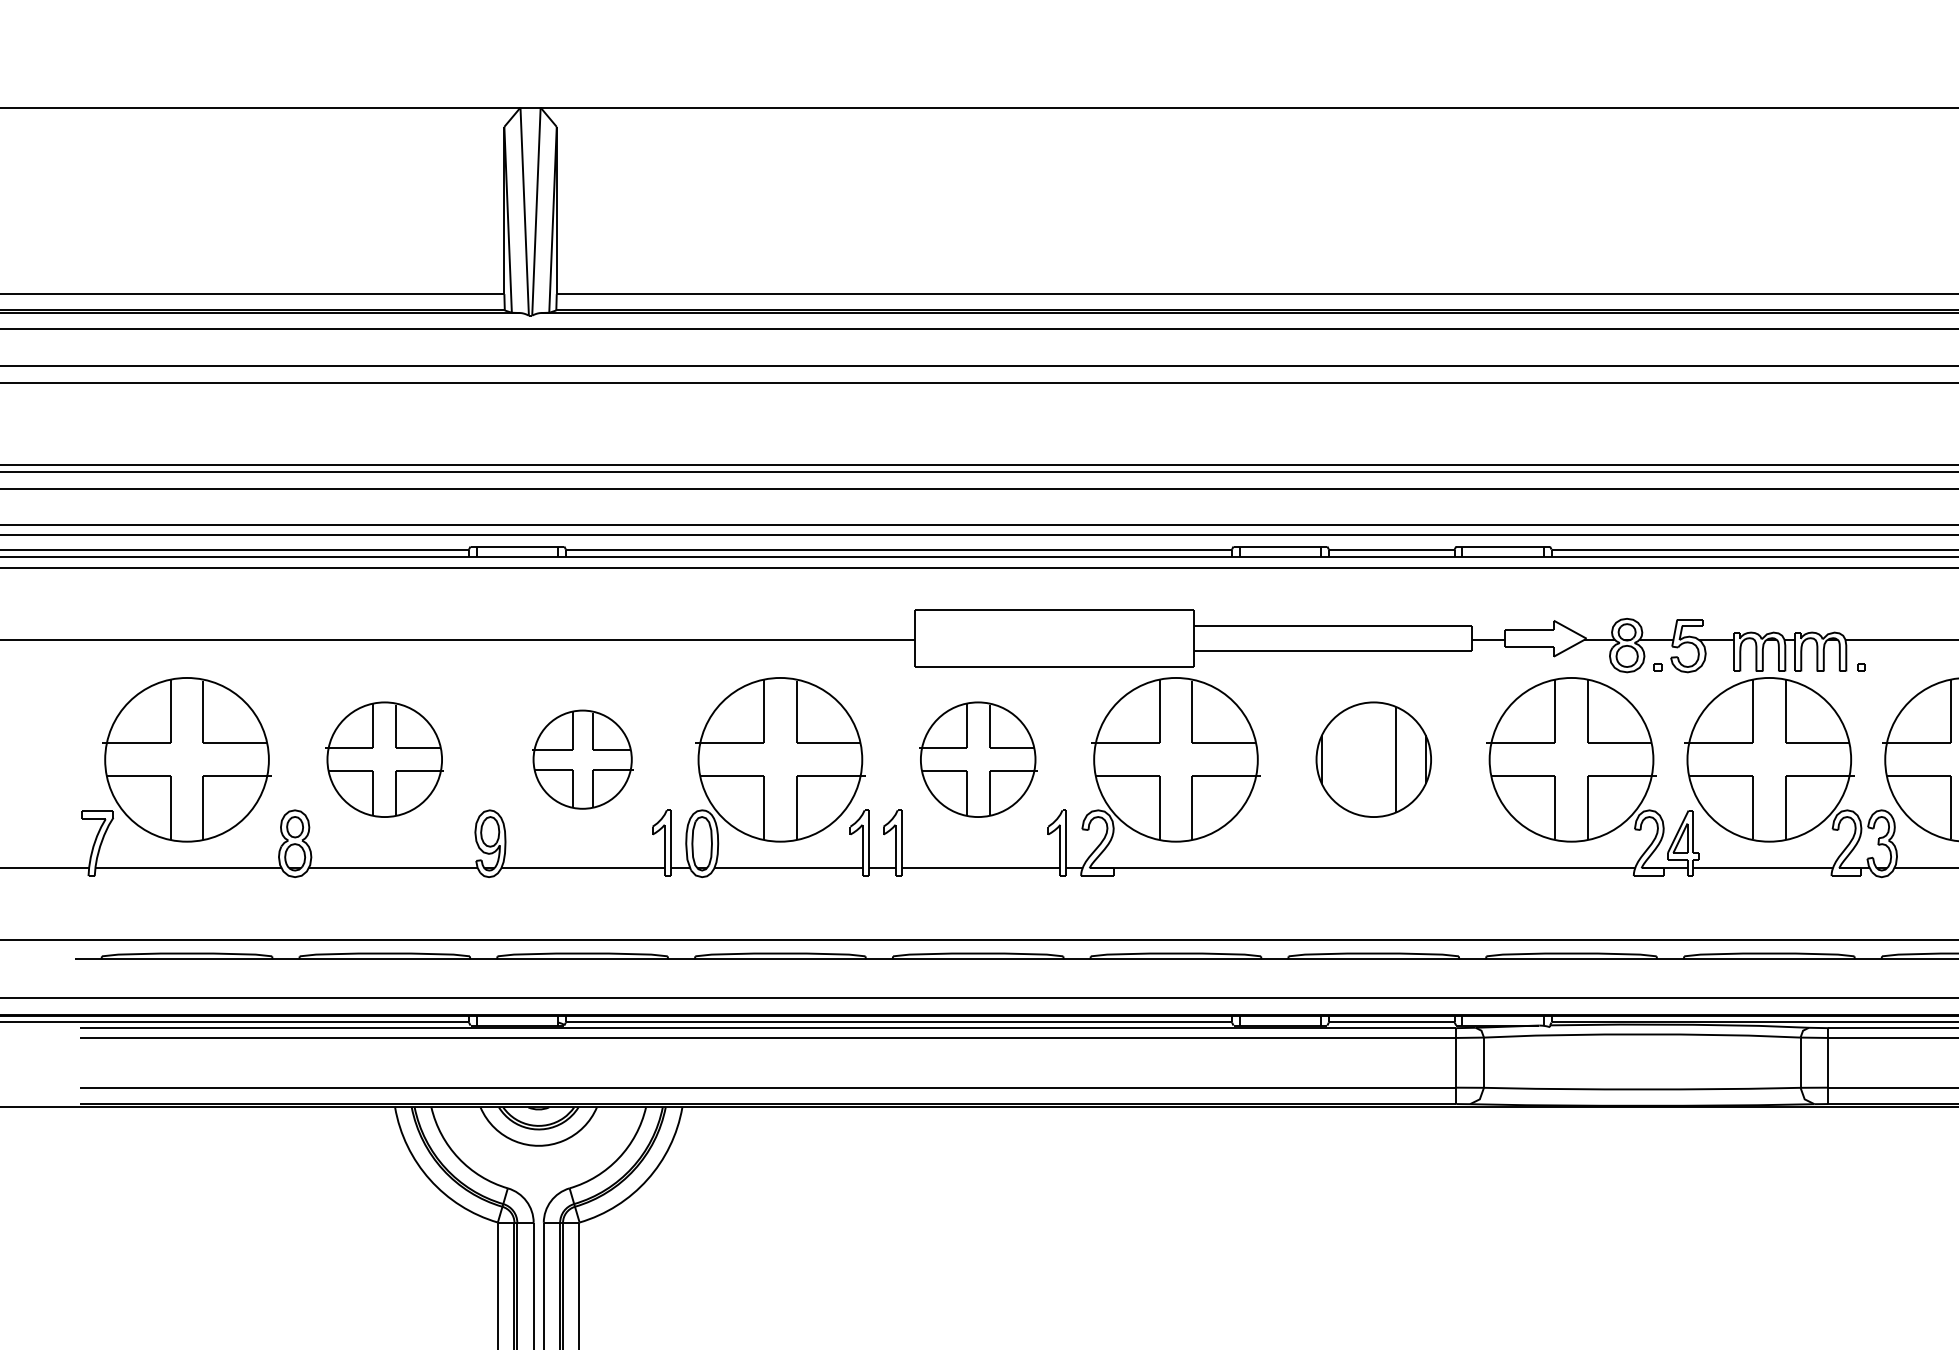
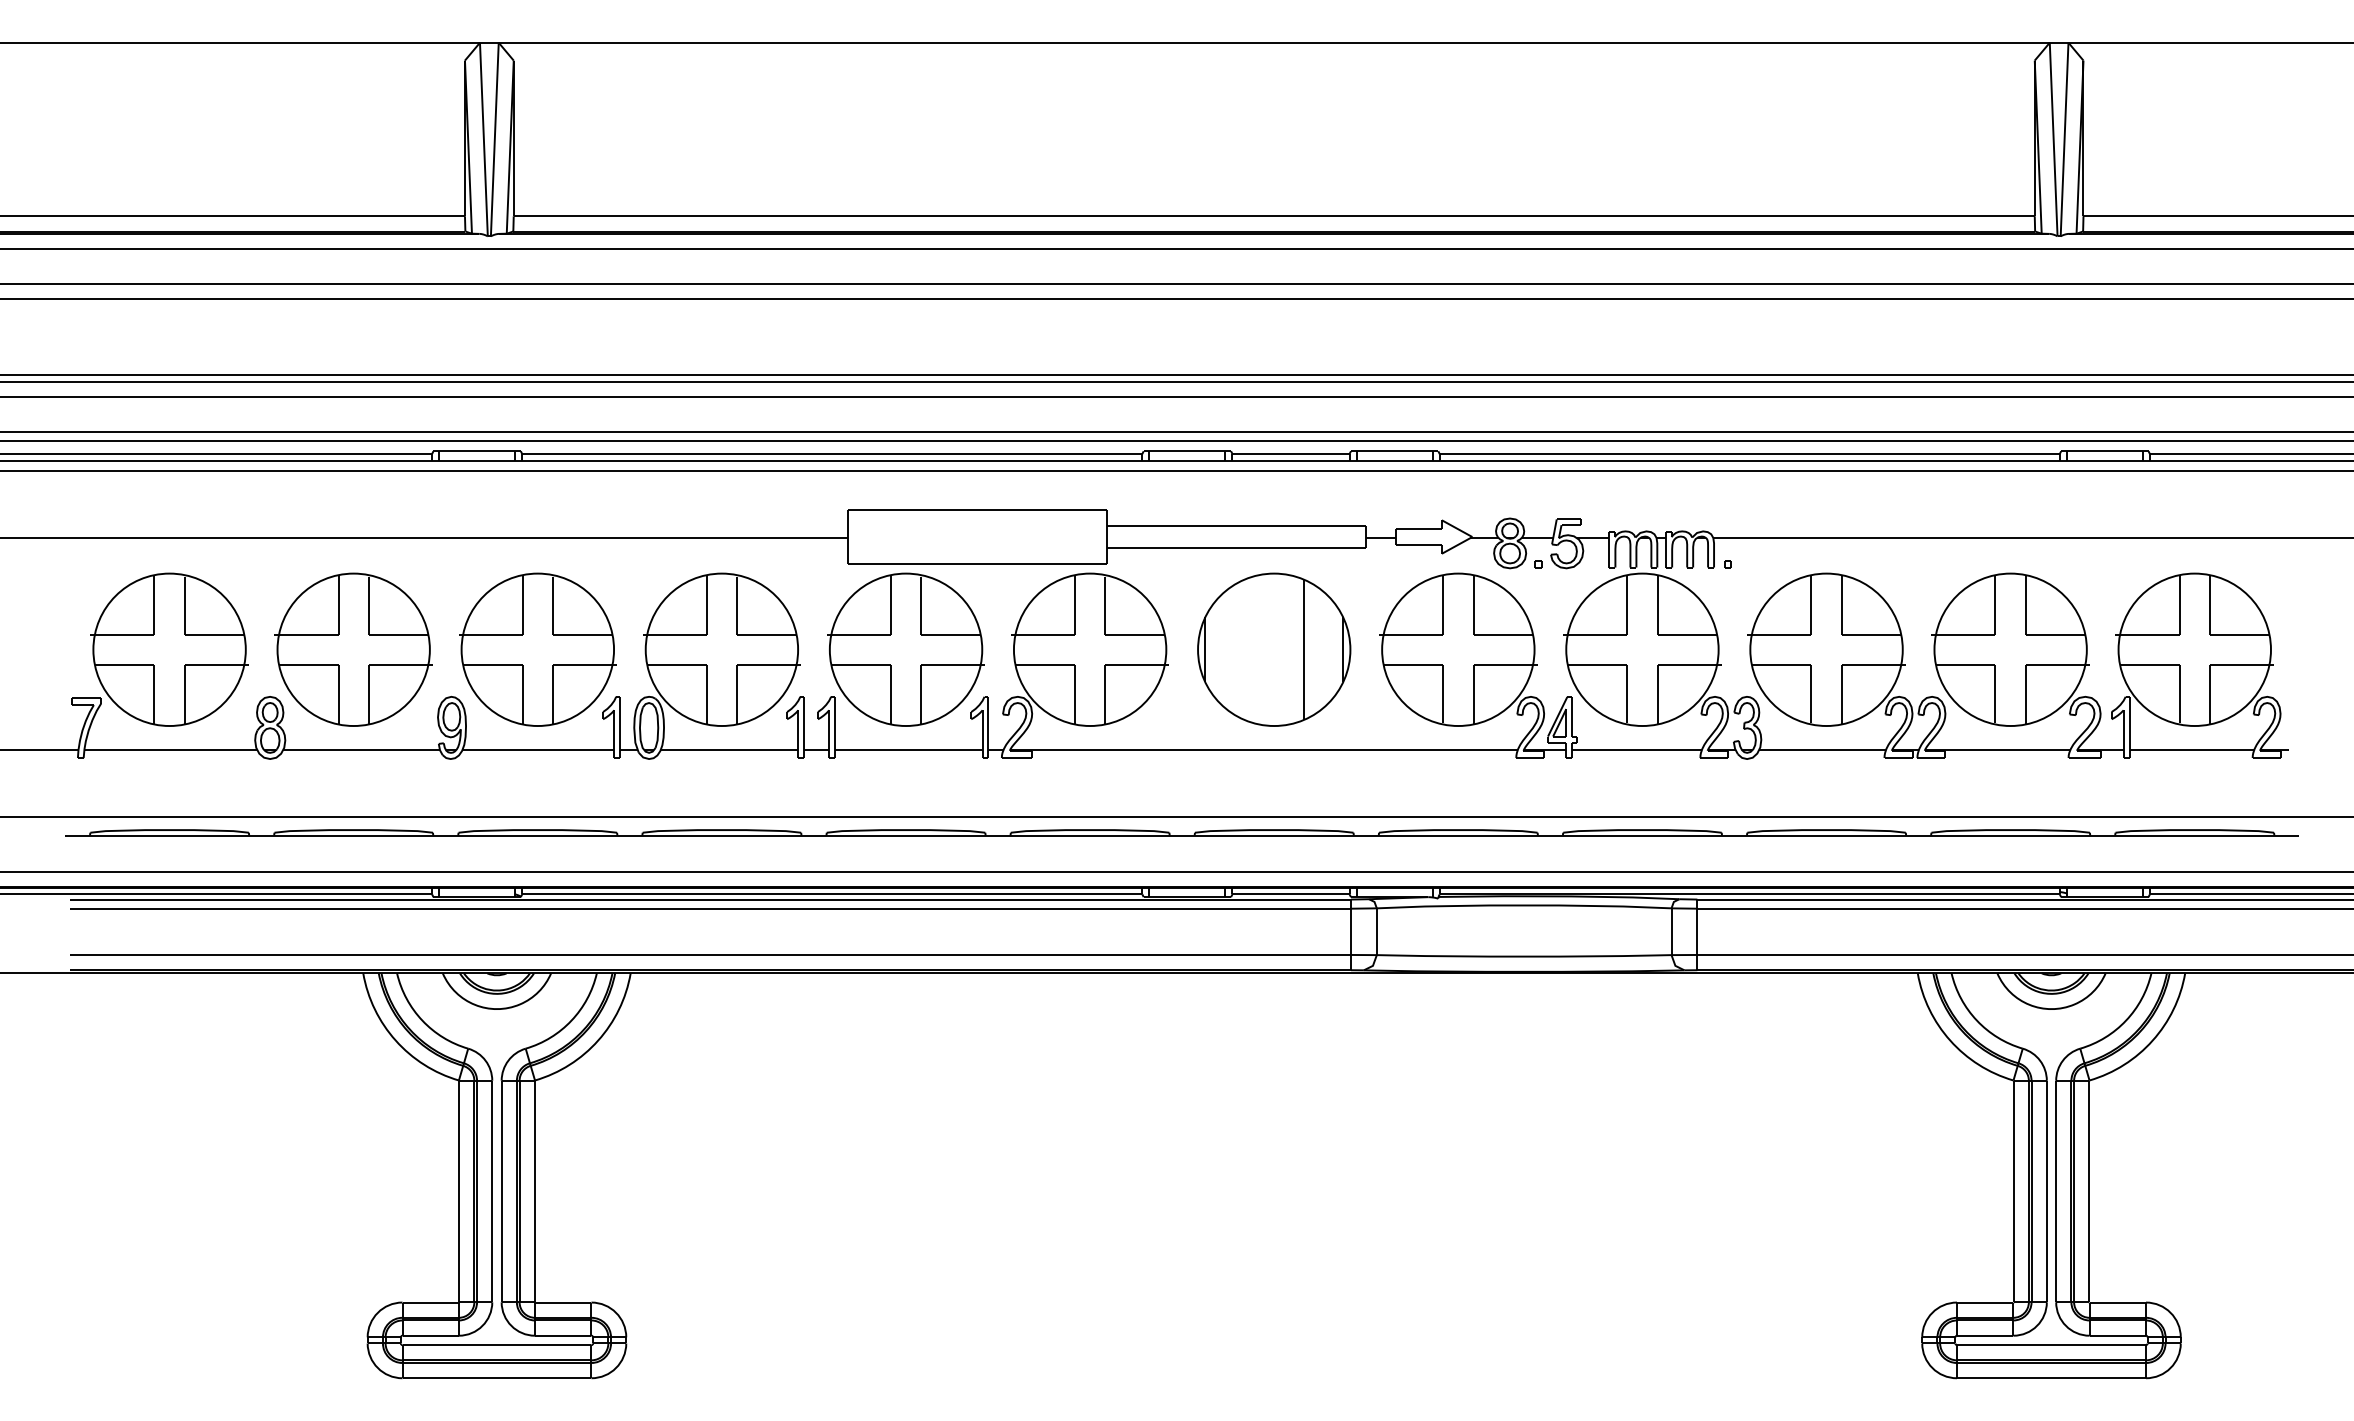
part: (384, 759) -> (353, 649), size x1.43
part: (582, 759) -> (537, 649), size x1.67
part: (977, 759) -> (905, 649), size x1.43
part: (1374, 759) -> (1274, 649), size x1.43

